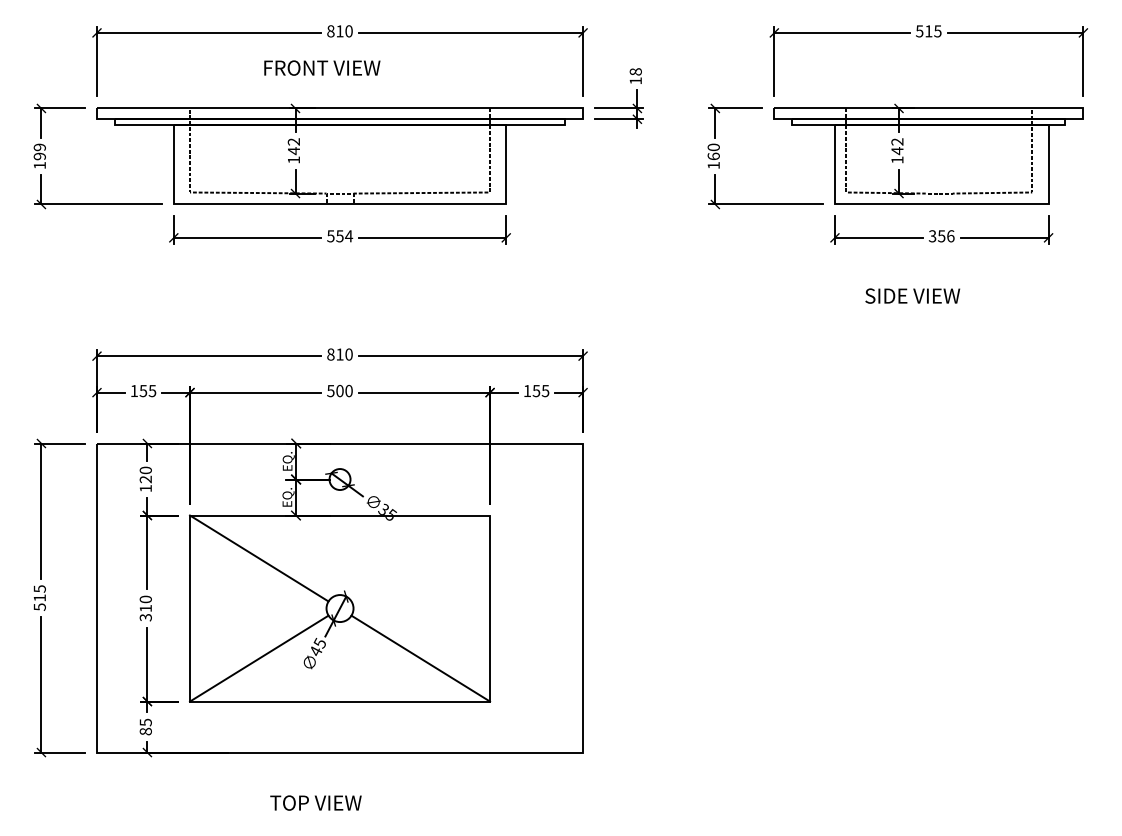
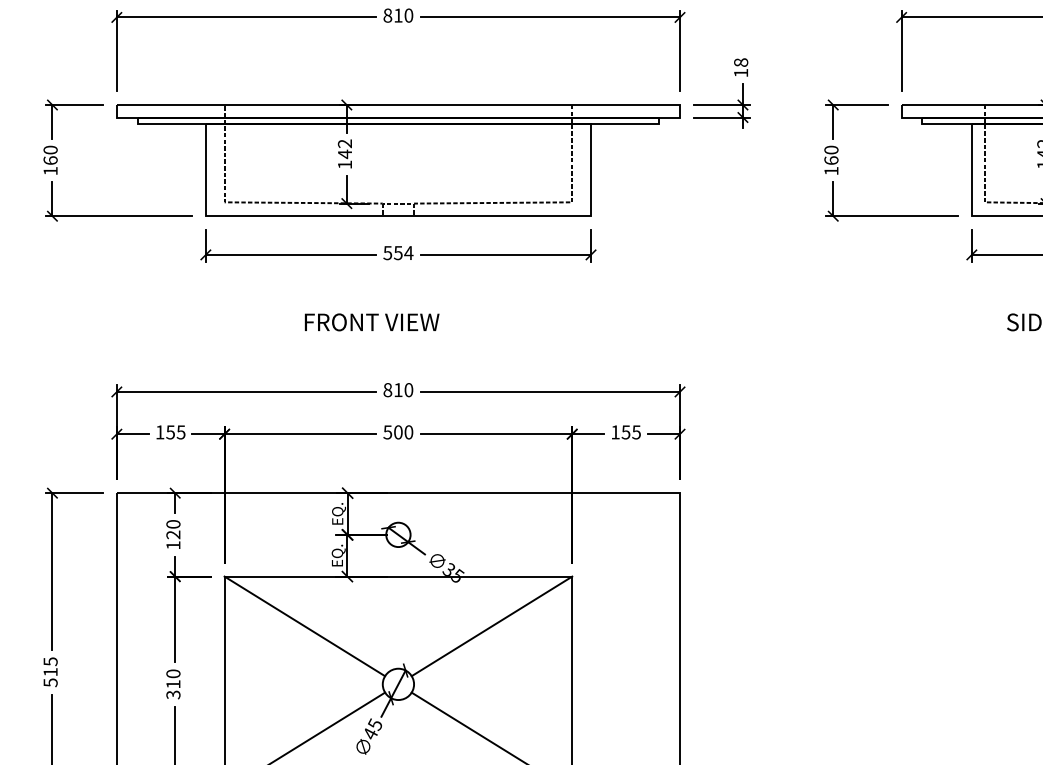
text: (322, 67) -> (372, 321), moved
text: (39, 151) -> (50, 154), 199 -> 160
line: (420, 558) -> (491, 626), added

